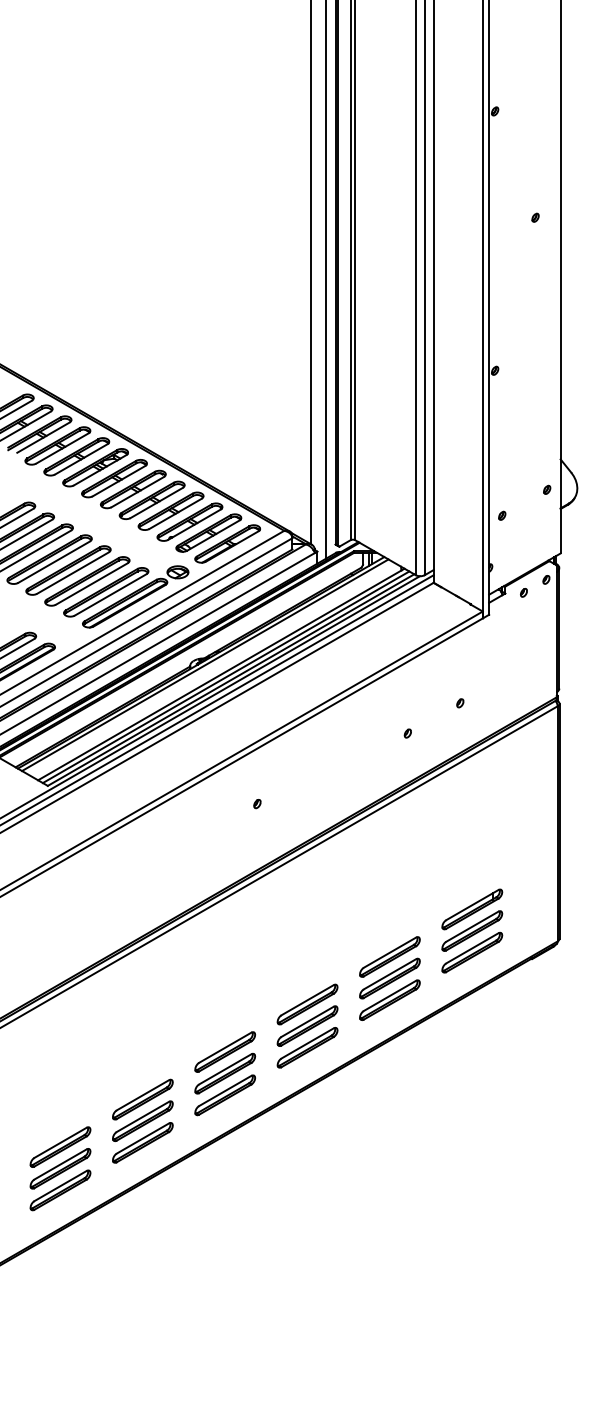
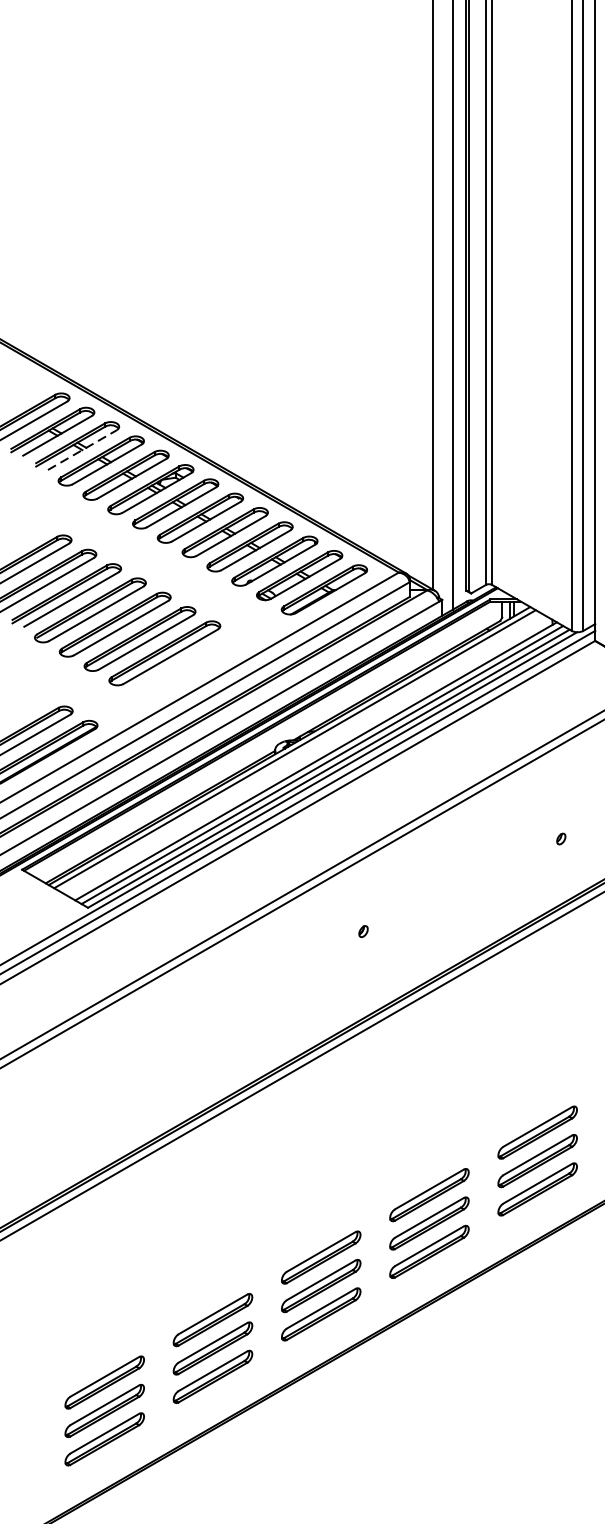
line: (43, 437) -> (82, 449), solid -> dashed
part: (135, 596) -> (203, 658), removed

